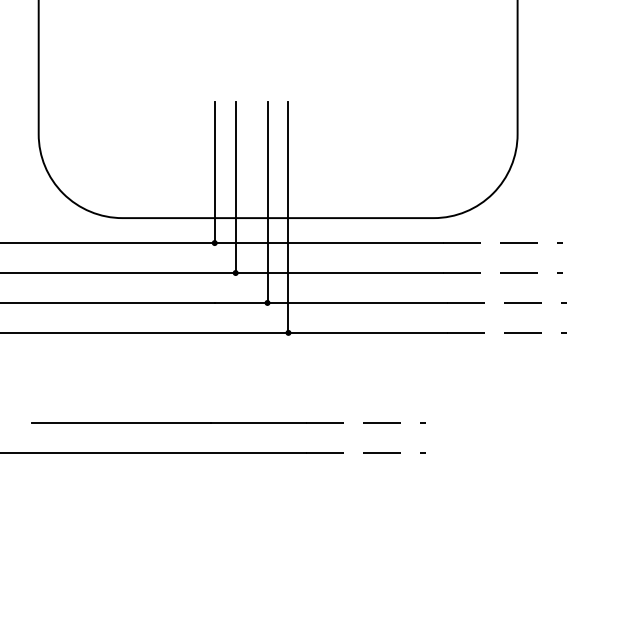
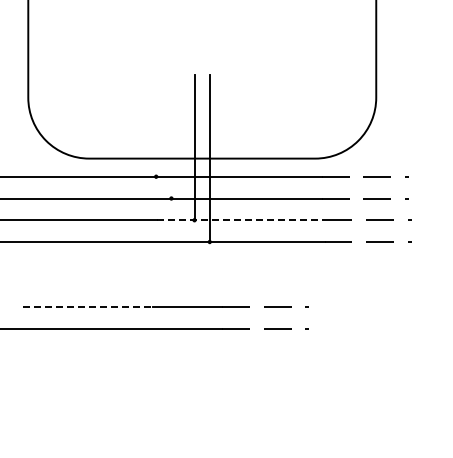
line: (215, 172) -> (156, 125), removed
line: (235, 187) -> (171, 136), removed
line: (332, 303) -> (241, 220), solid -> dashed
line: (121, 423) -> (88, 307), solid -> dashed

